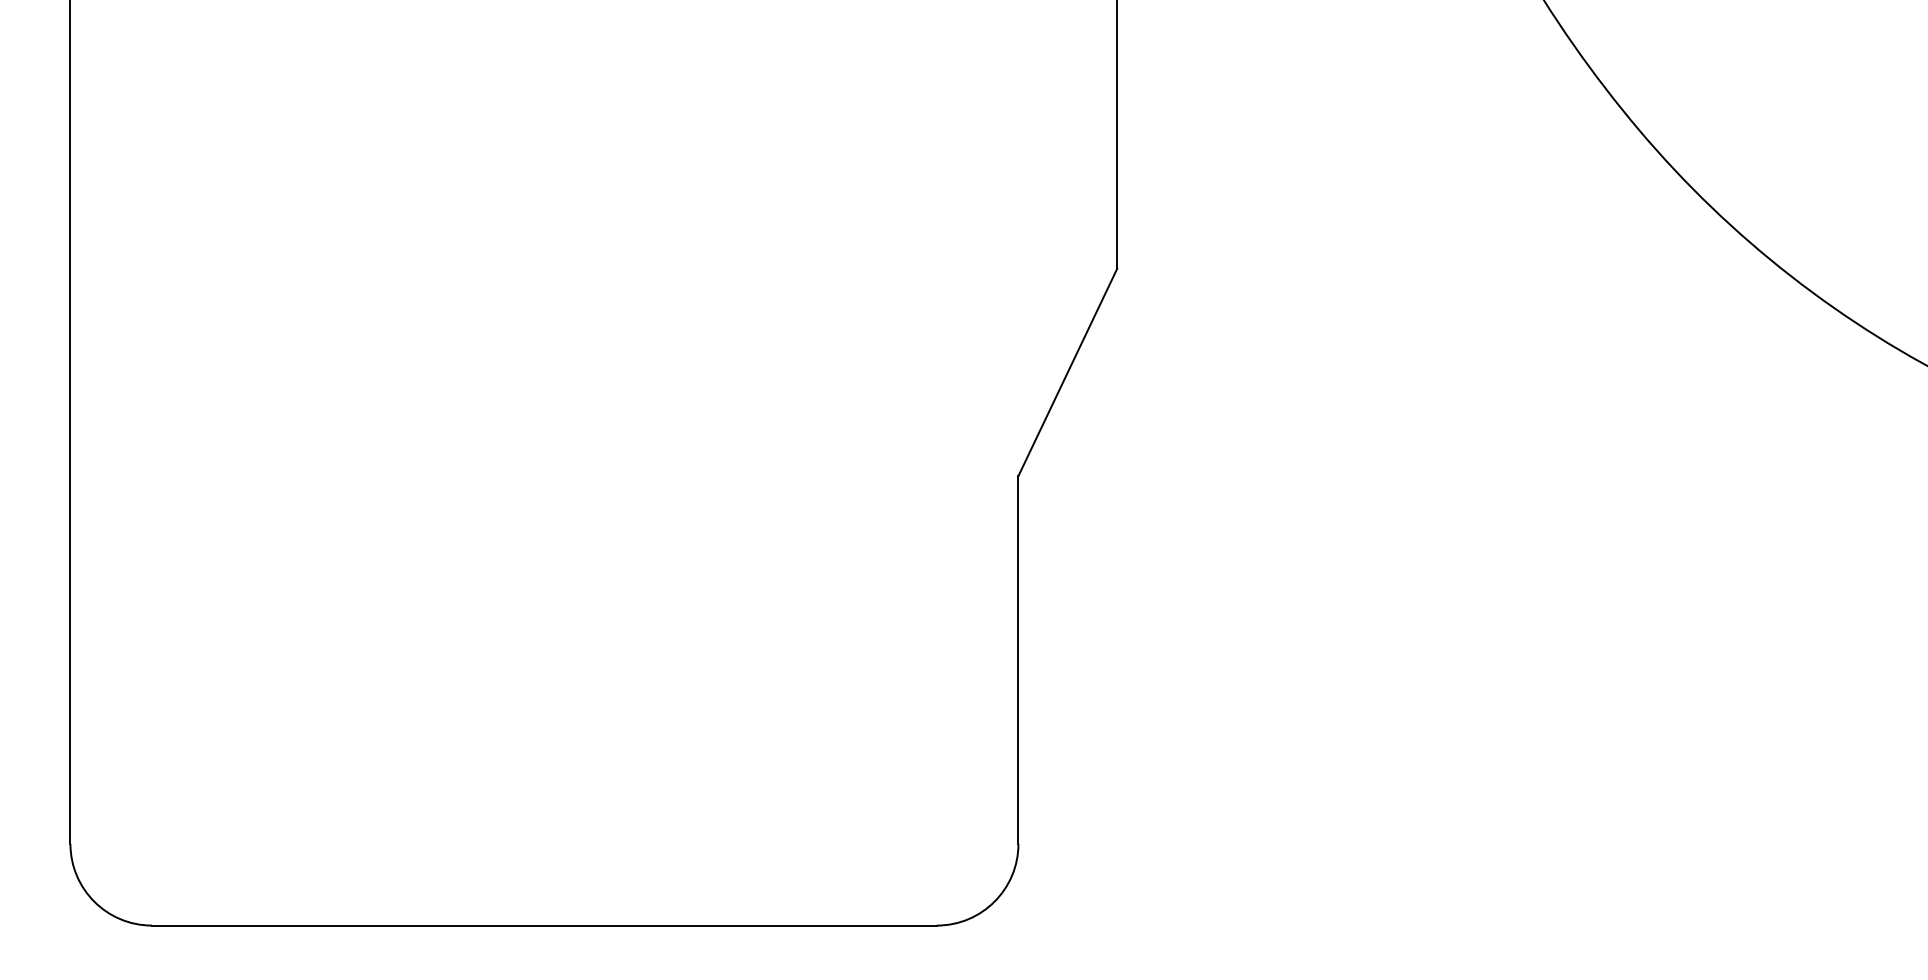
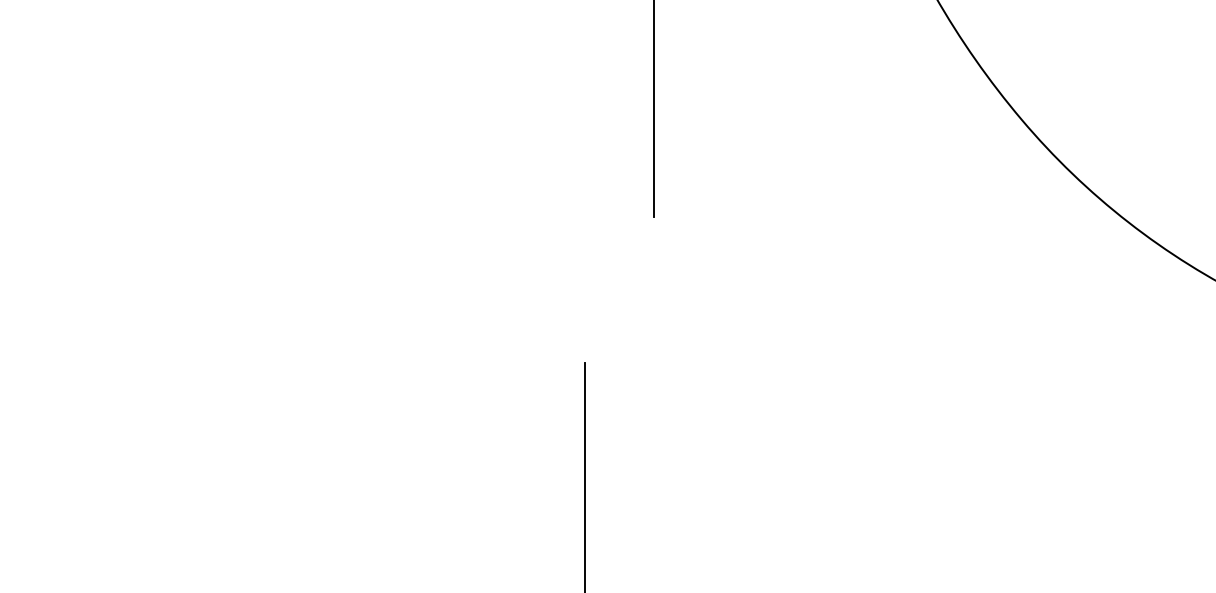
line: (1067, 372) -> (619, 289), removed

